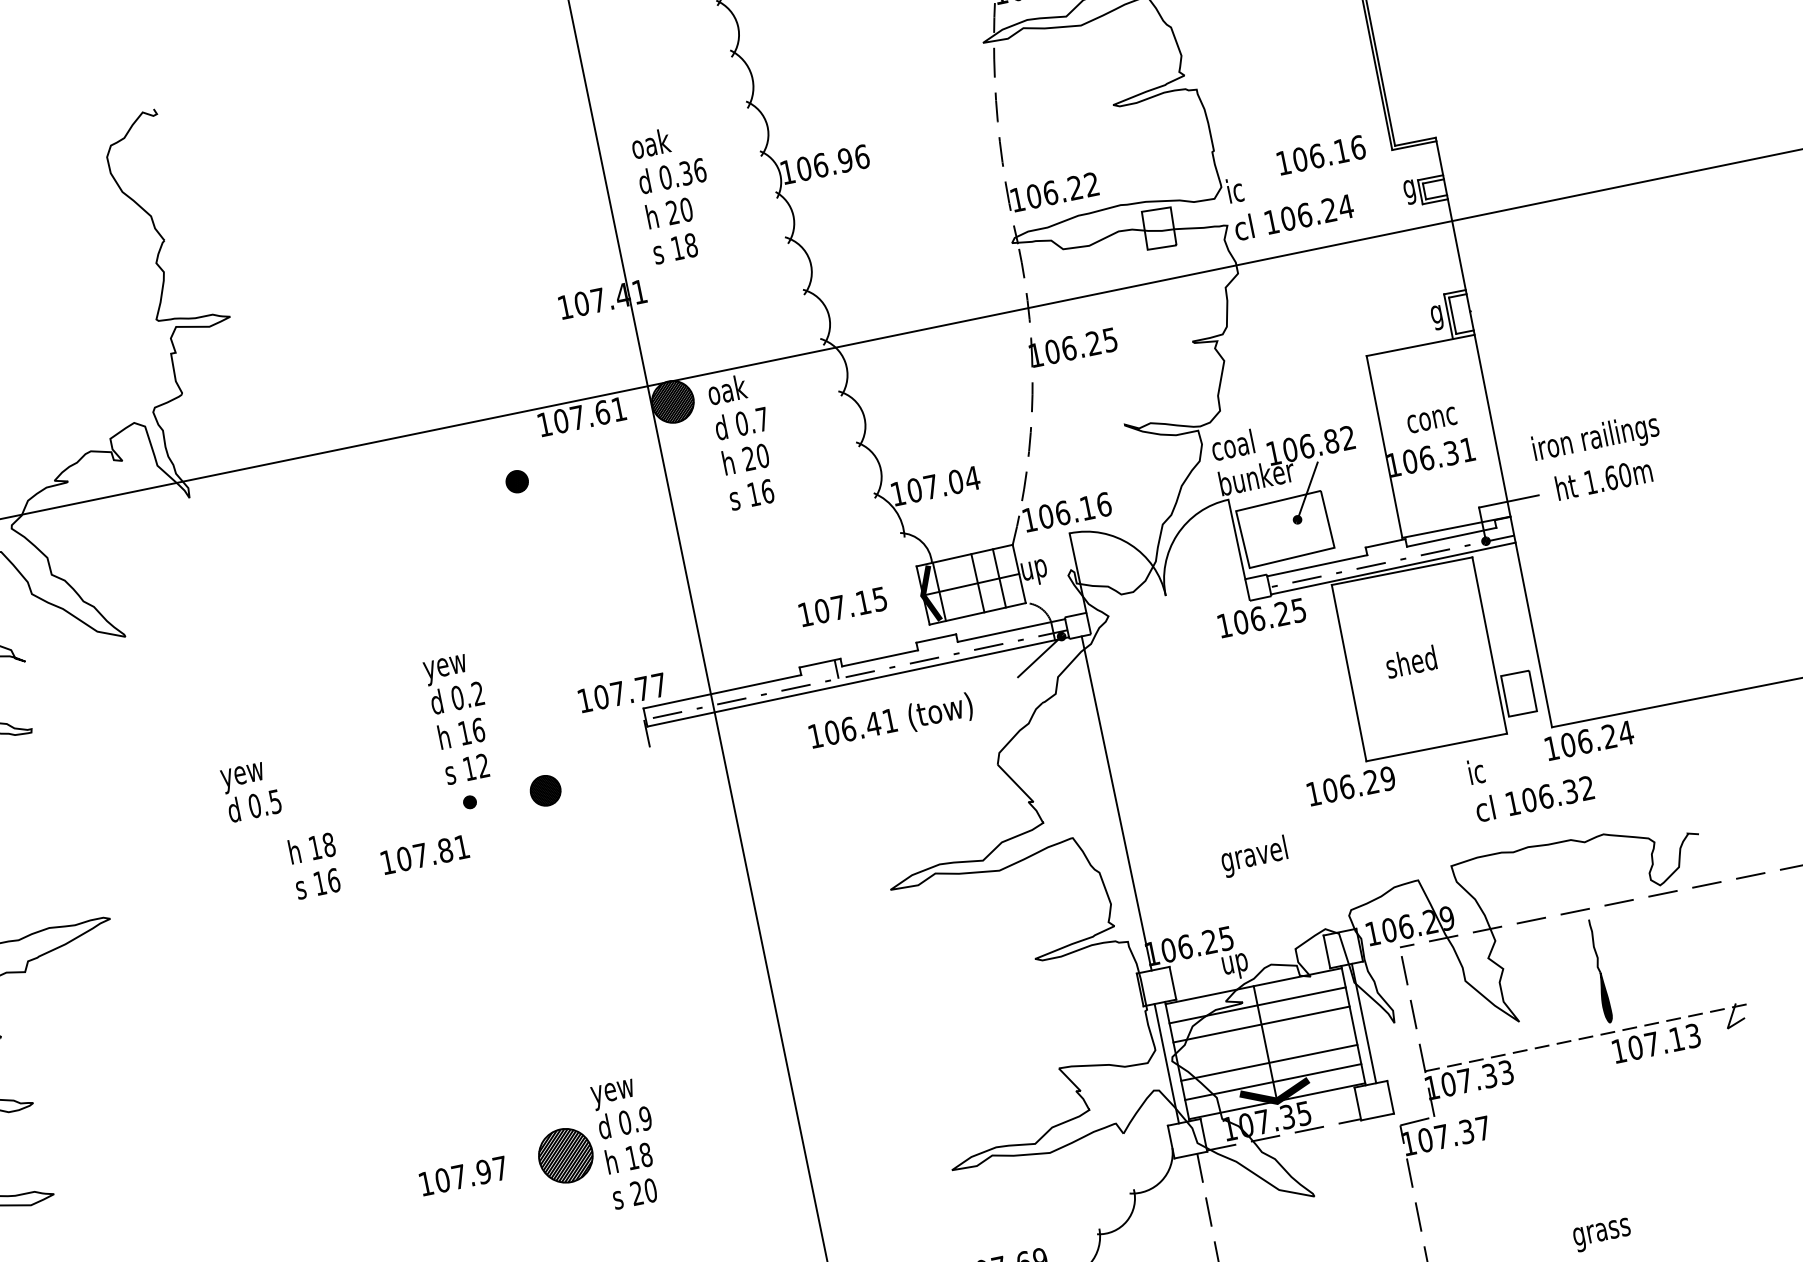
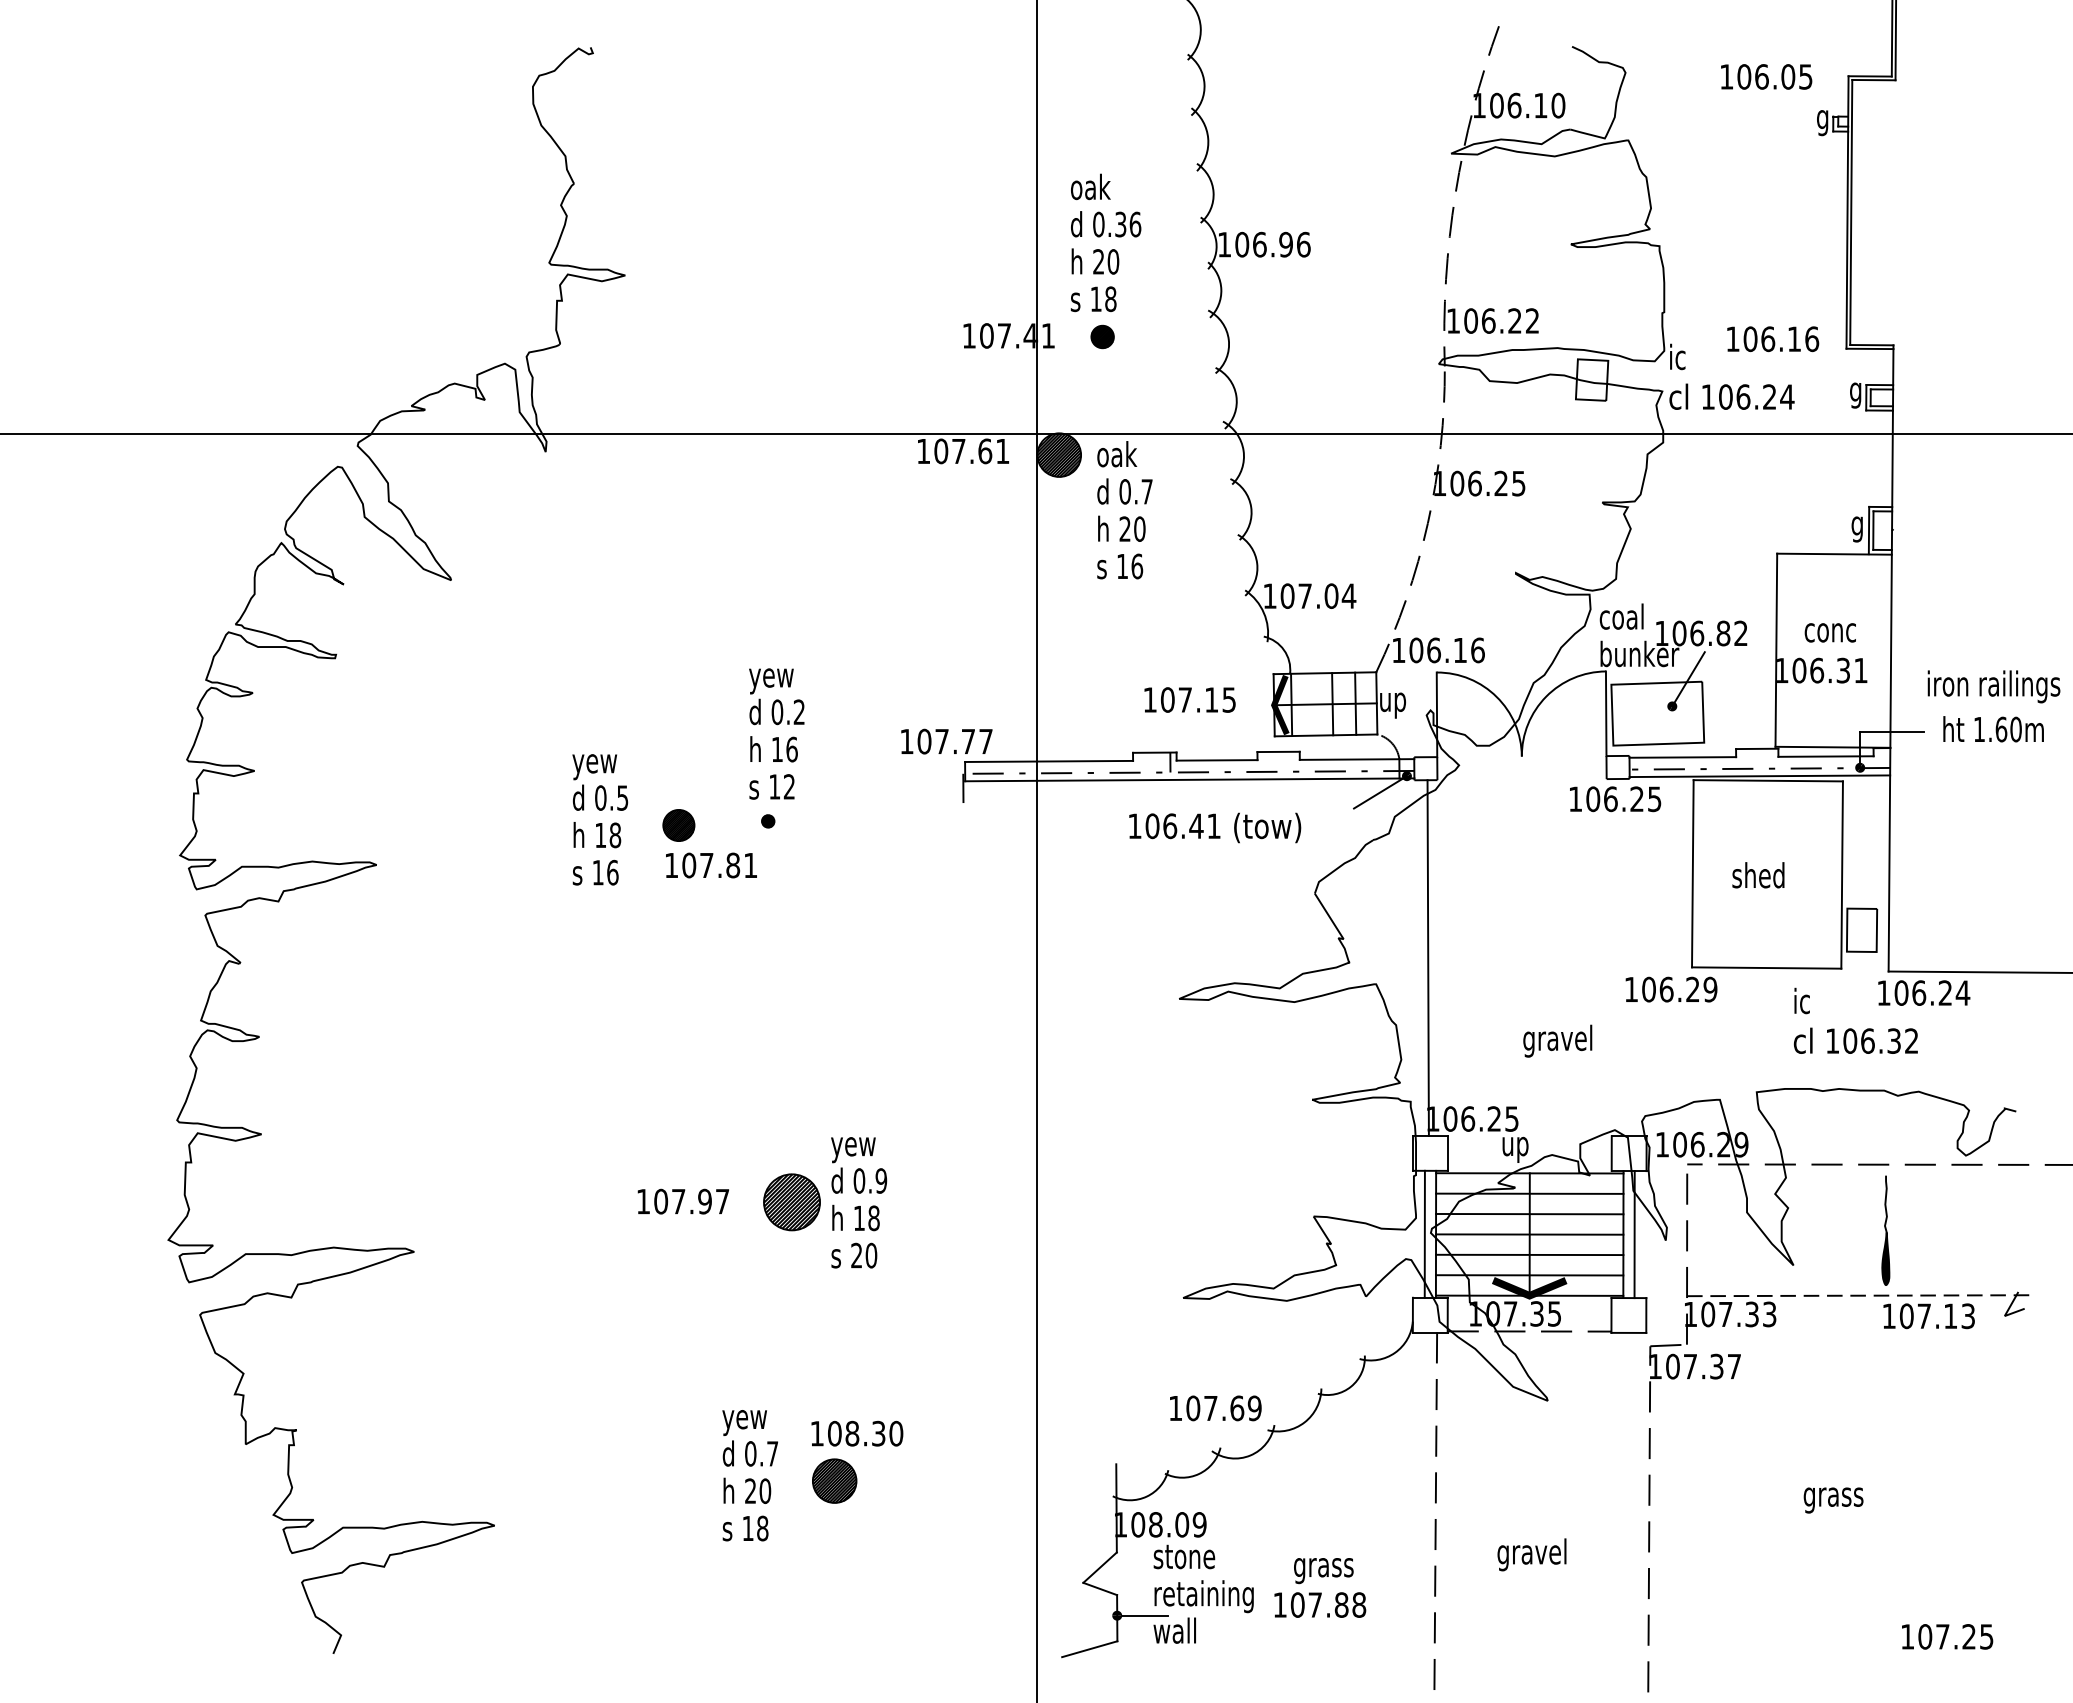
part: (517, 481) -> (1102, 336), moved
part: (545, 790) -> (678, 825), moved
text: (251, 791) -> (600, 782), moved
line: (1265, 1043) -> (1529, 1234), added

